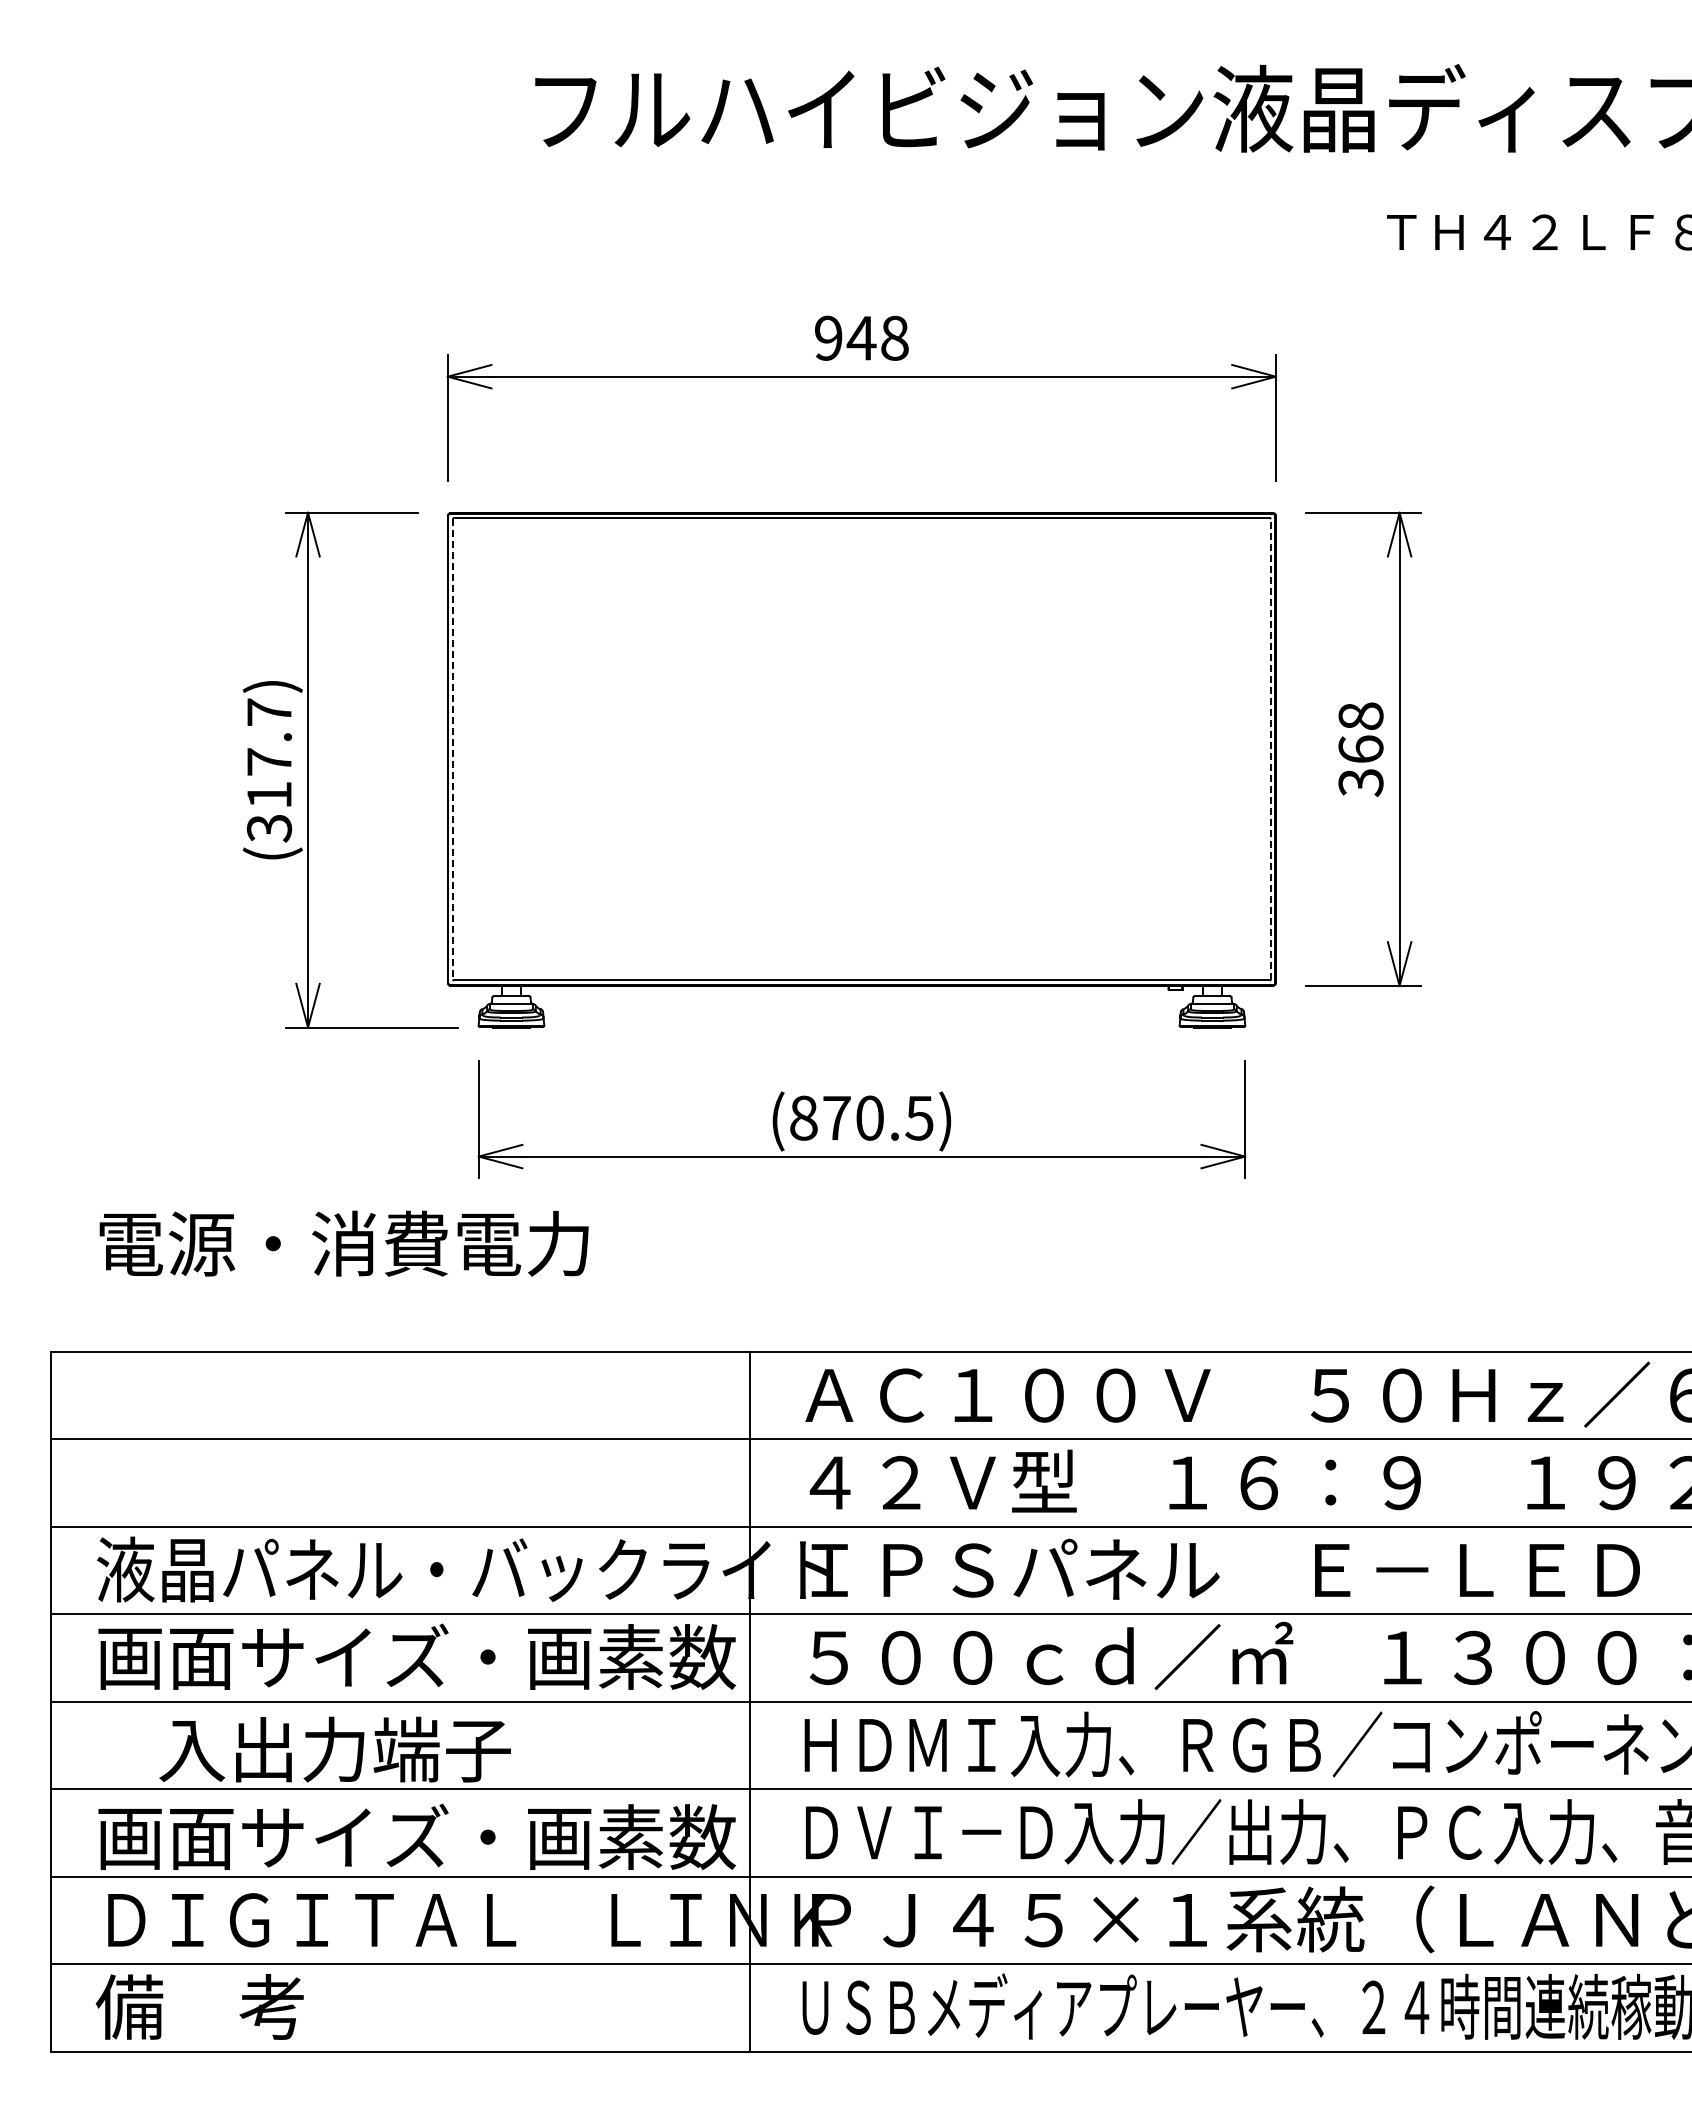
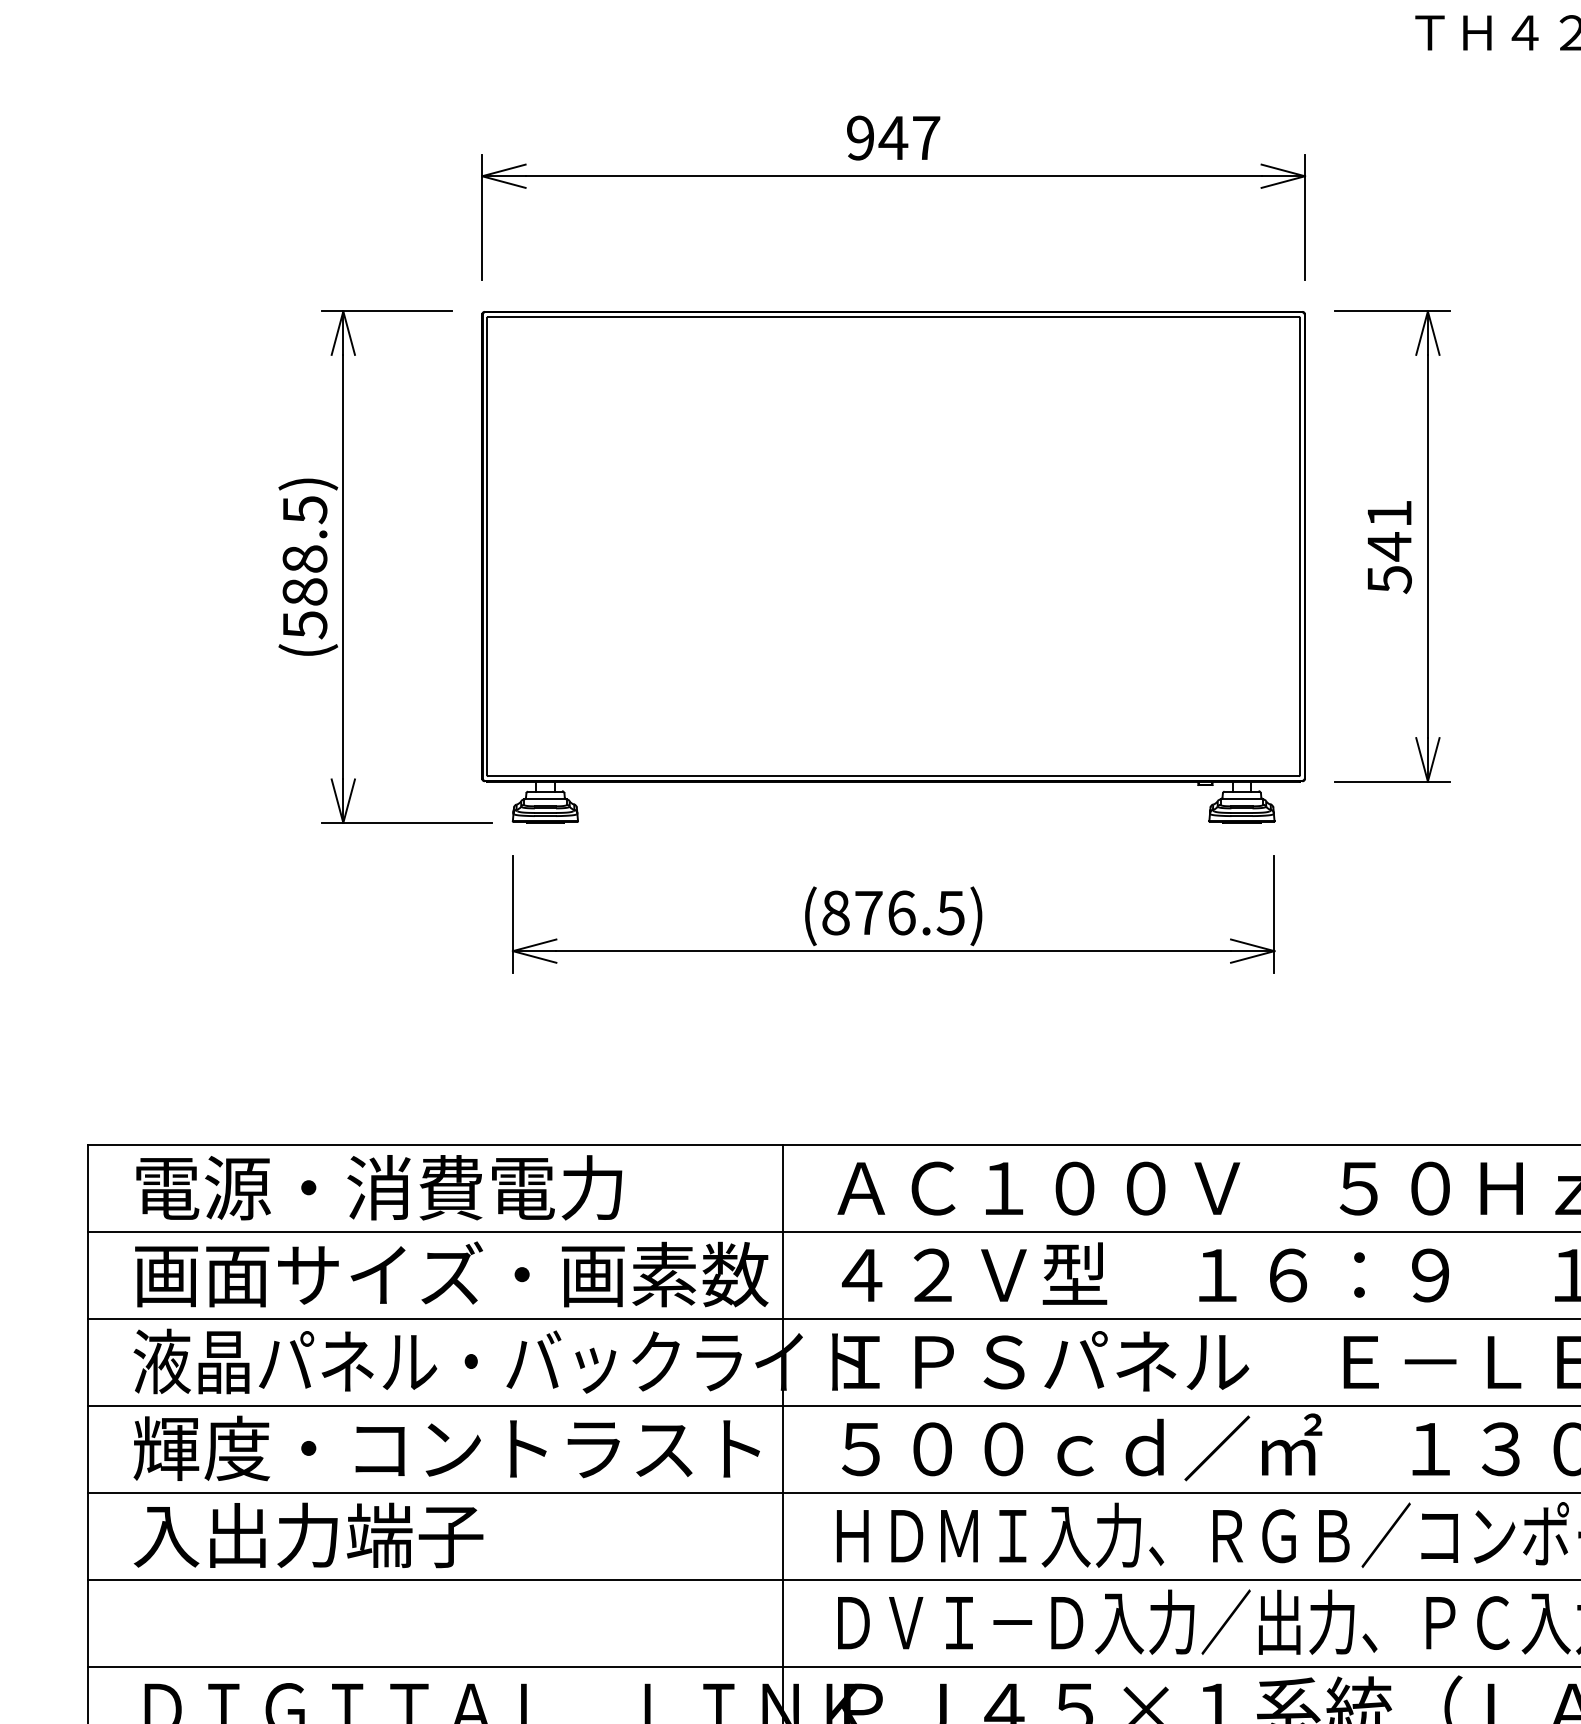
text: (894, 337) -> (926, 137), 948 -> 947
line: (1270, 748) -> (1299, 545), dashed -> solid
line: (452, 749) -> (486, 546), dashed -> solid
text: (1360, 749) -> (1389, 546), 368 -> 541
text: (269, 770) -> (305, 567), (317.7) -> (588.5)
text: (870, 1117) -> (902, 912), (870.5) -> (876.5)
text: (343, 1243) -> (378, 1187), moved
text: (416, 1656) -> (451, 1447), 画面サイズ・画素数 -> 輝度・コントラスト
text: (334, 1749) -> (308, 1535), moved
text: (417, 1836) -> (452, 1273), moved

